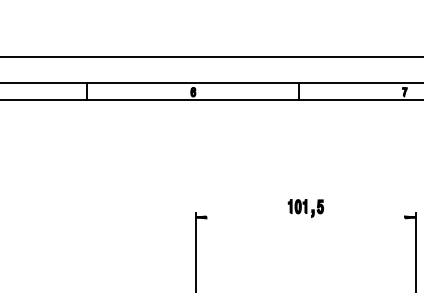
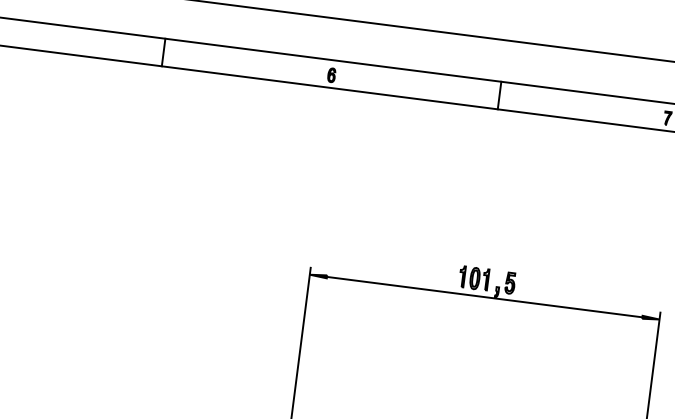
line: (305, 217) -> (484, 297), added

